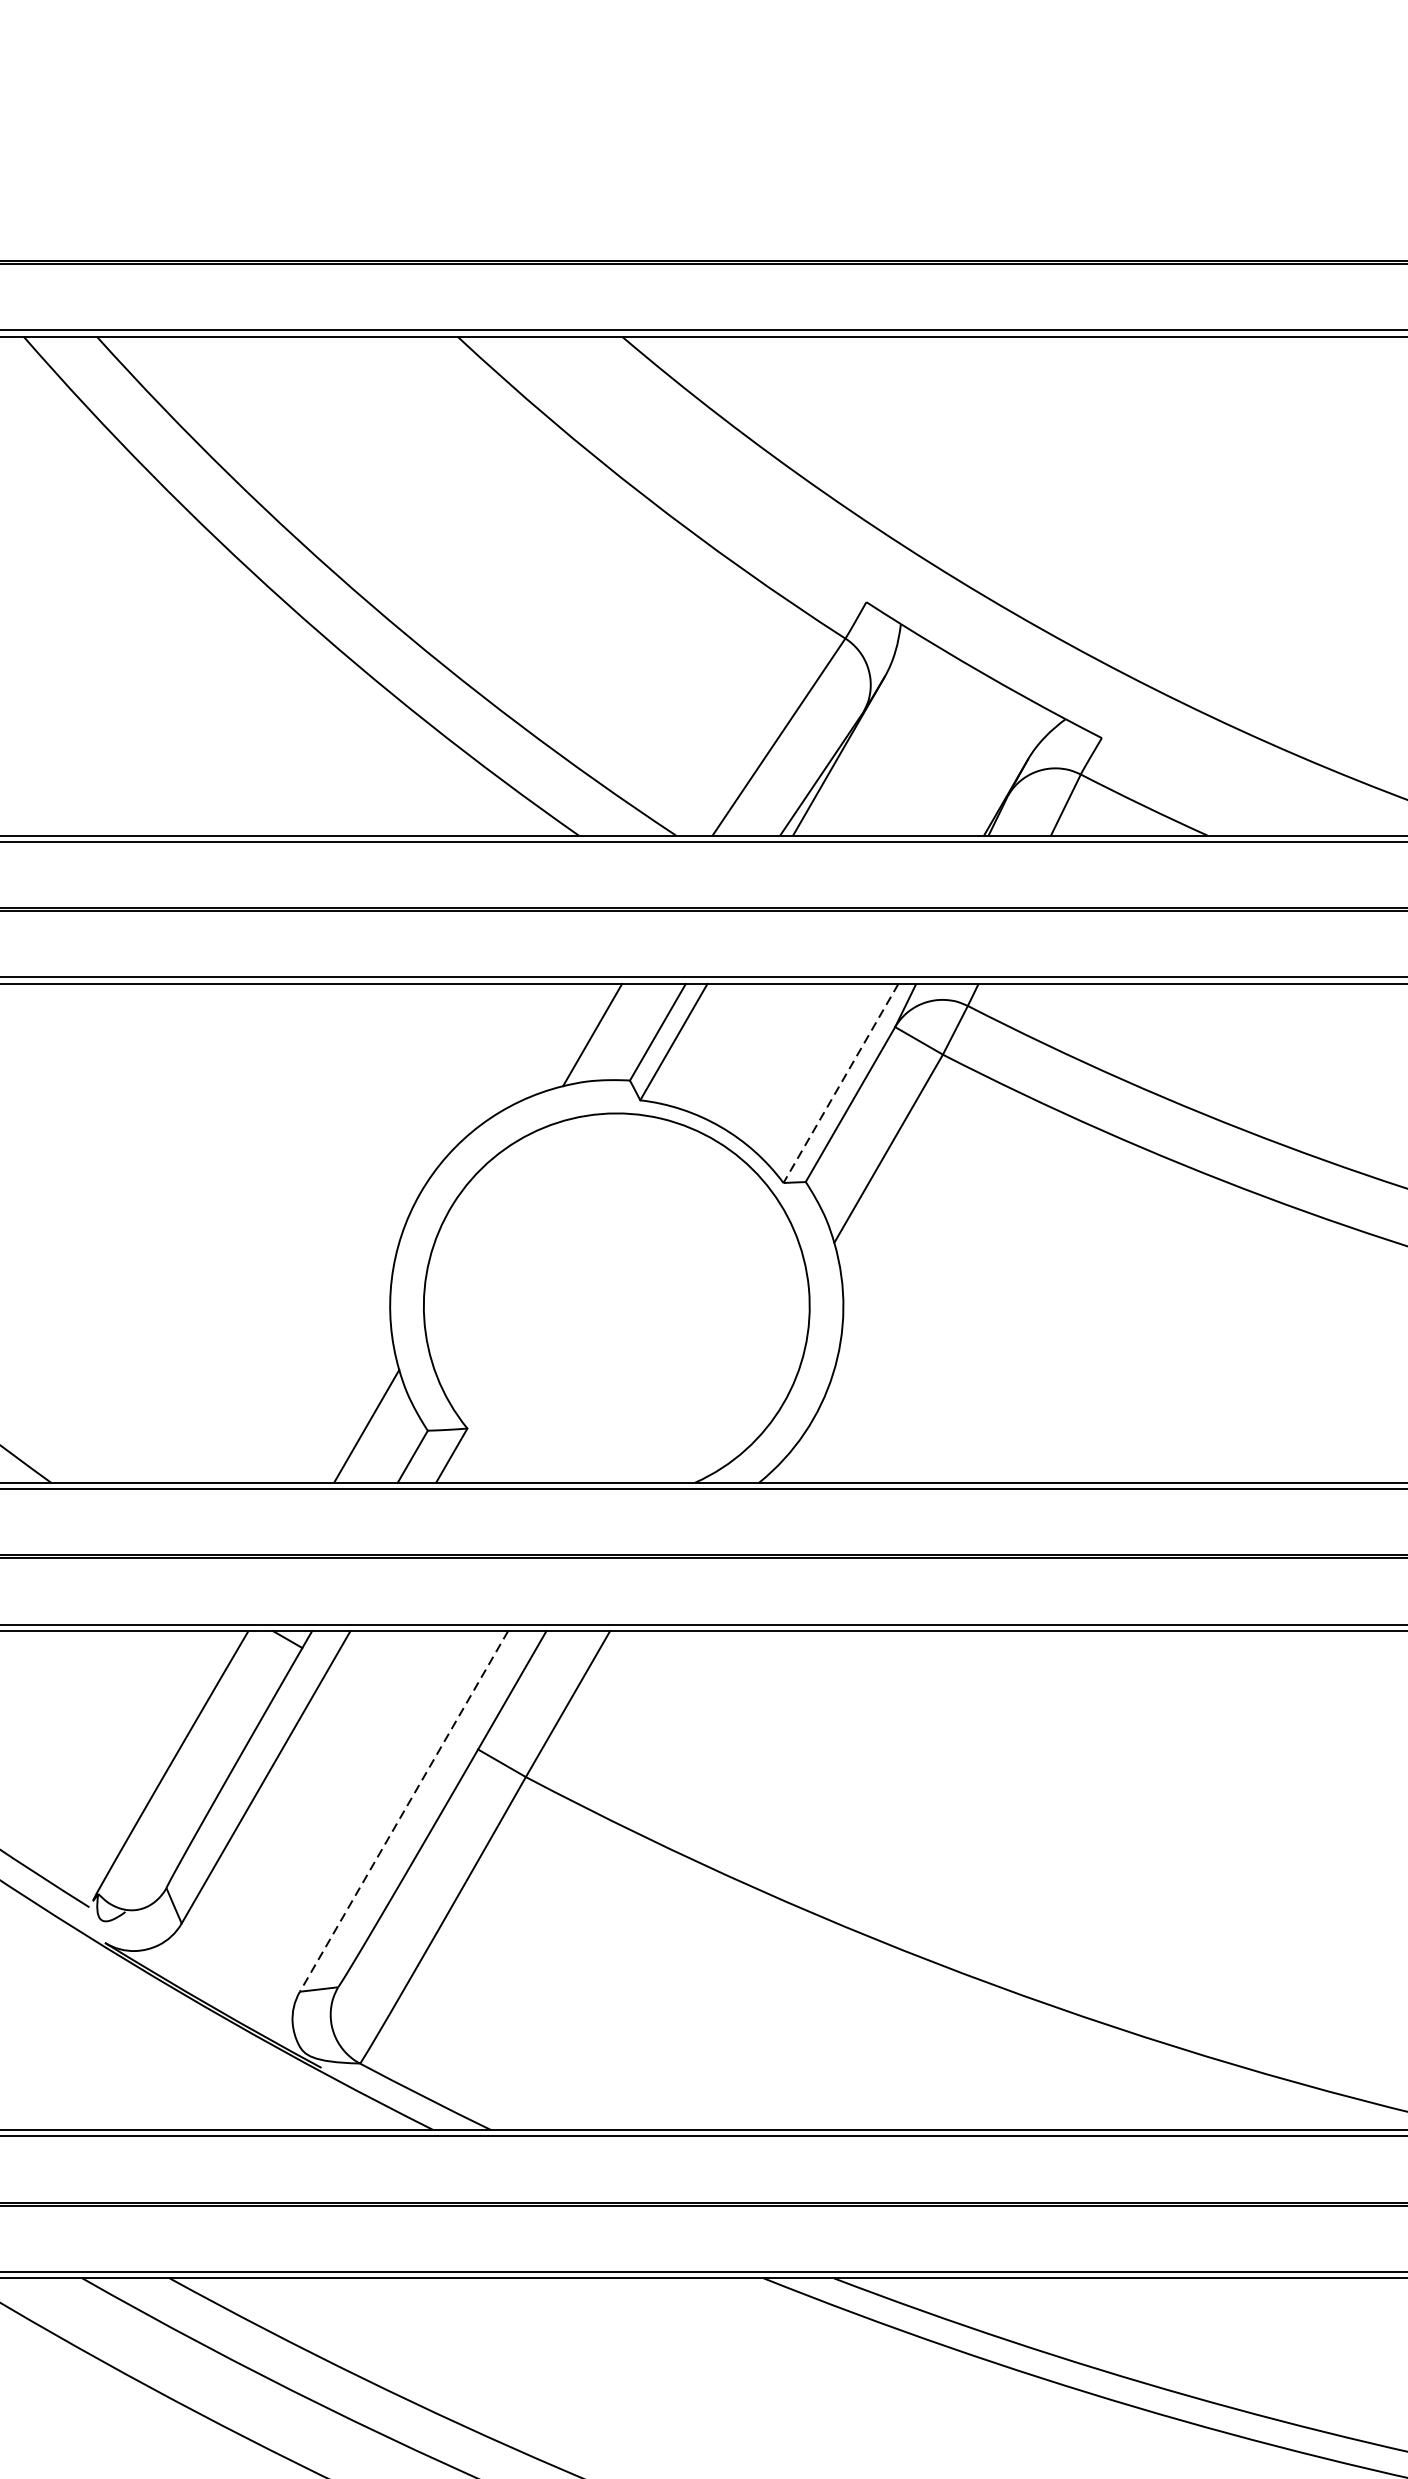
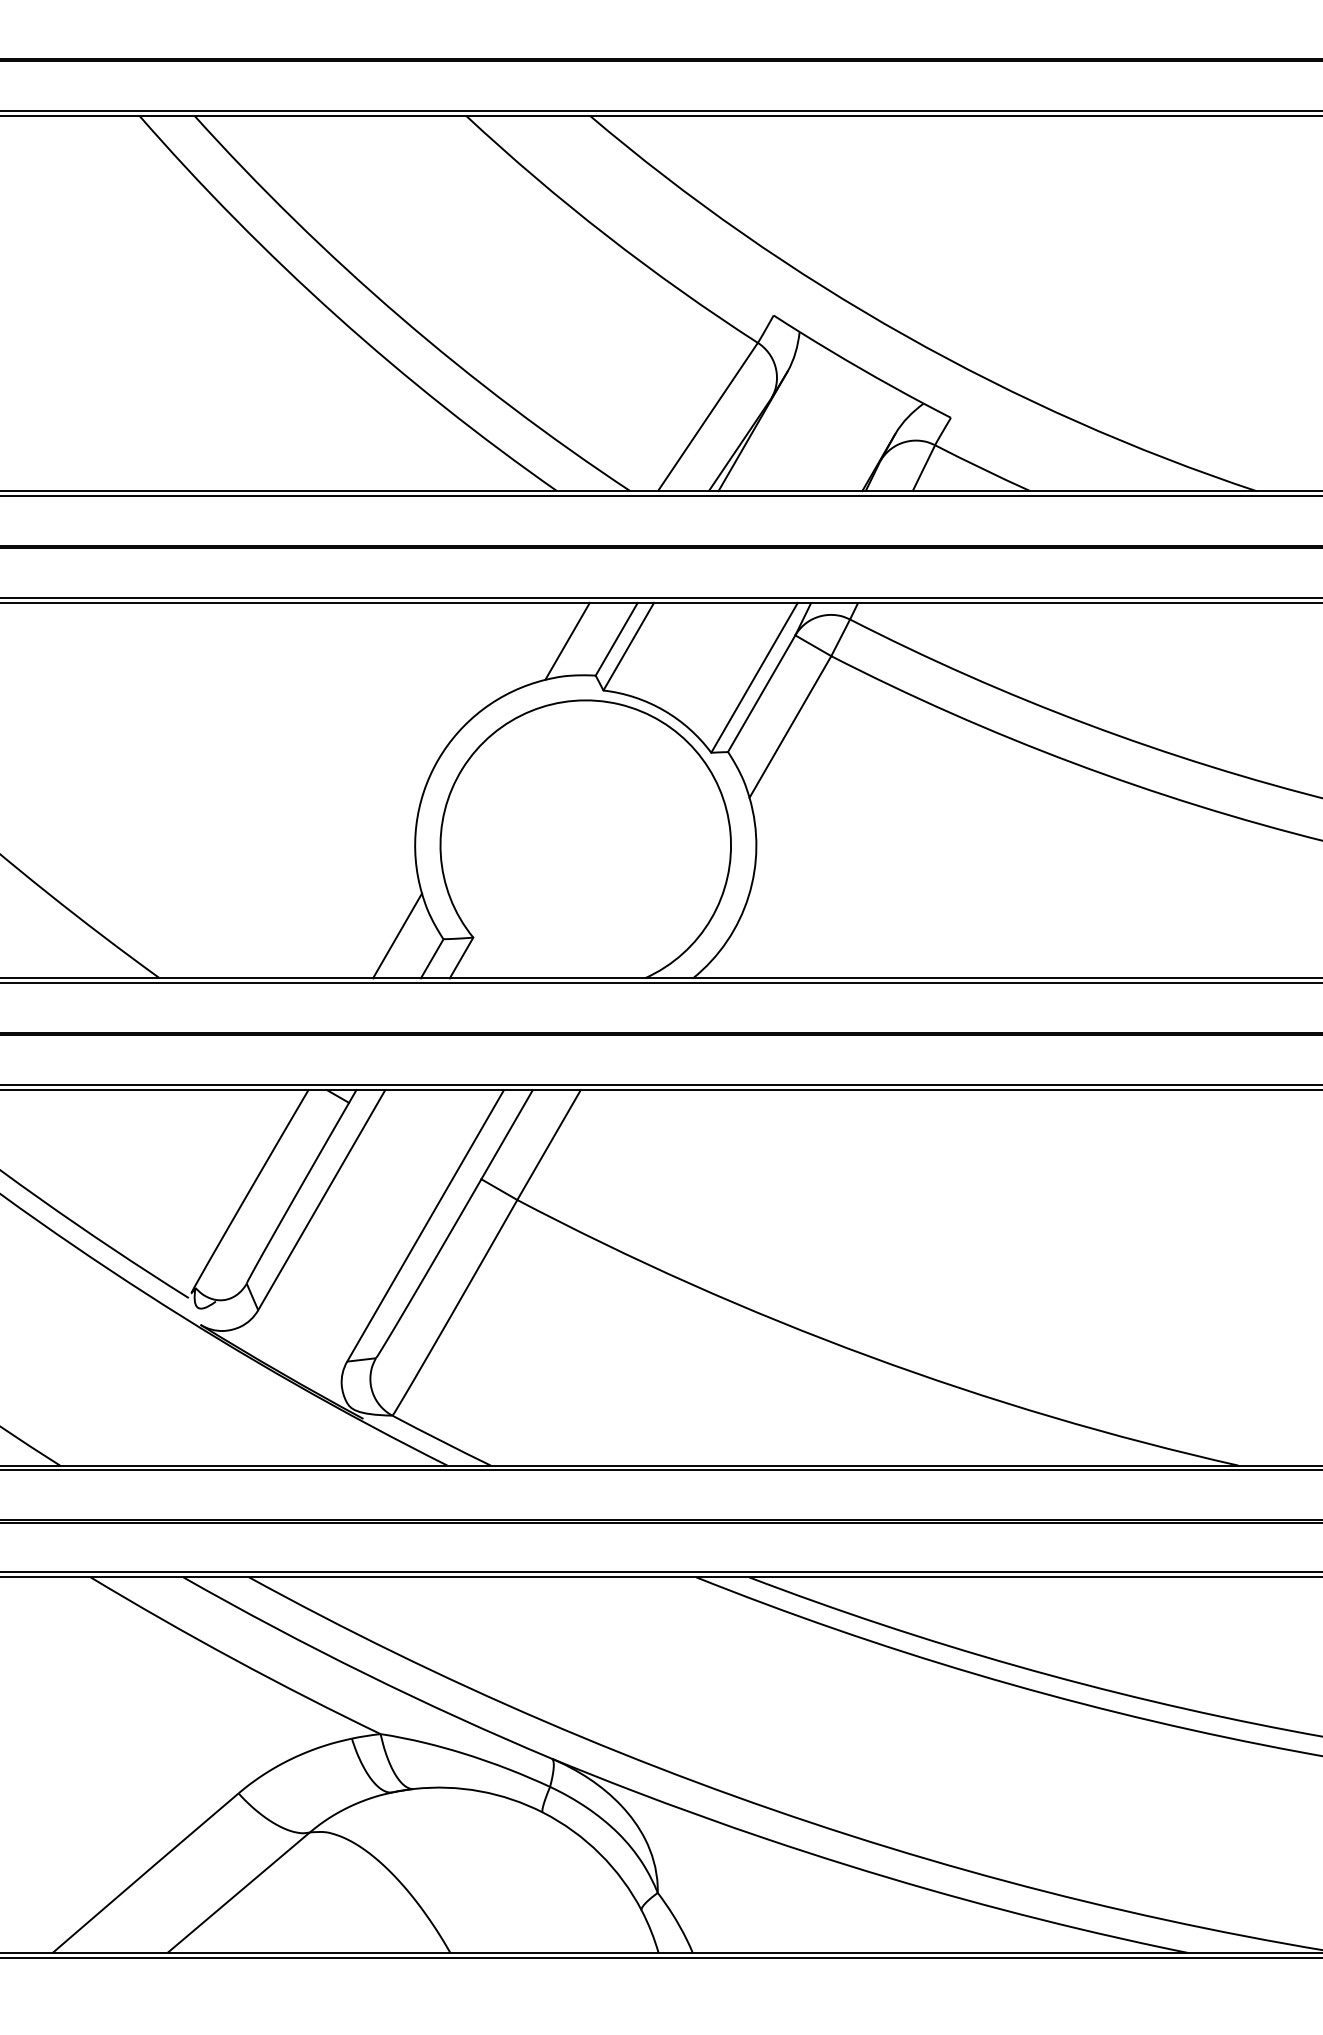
line: (840, 1083) -> (754, 677), dashed -> solid
line: (403, 1810) -> (425, 1225), dashed -> solid

